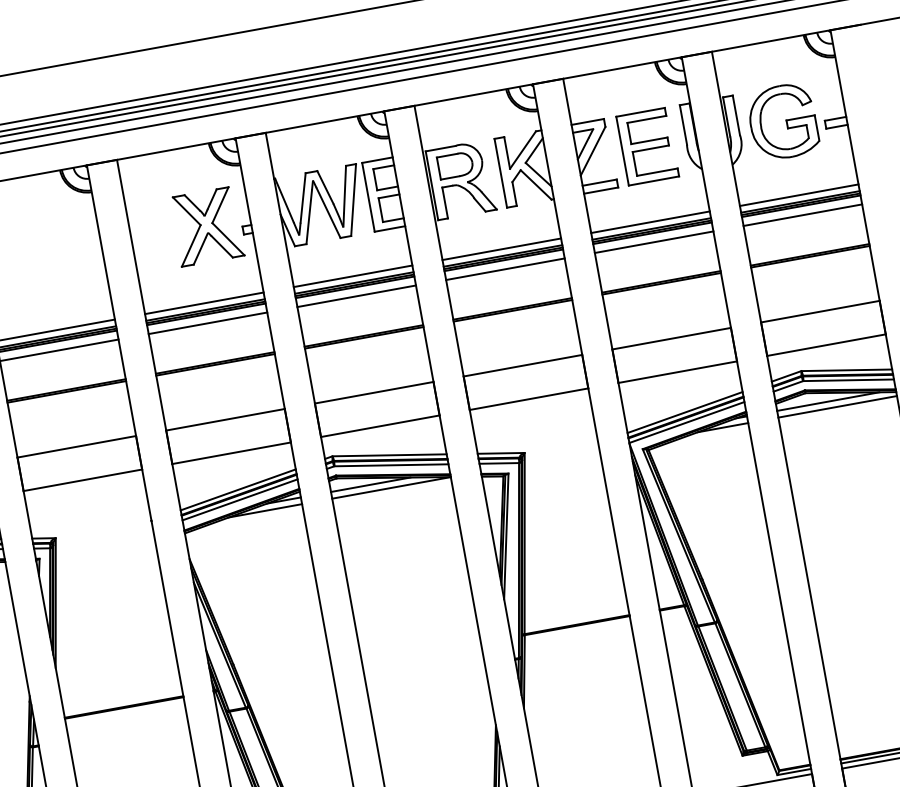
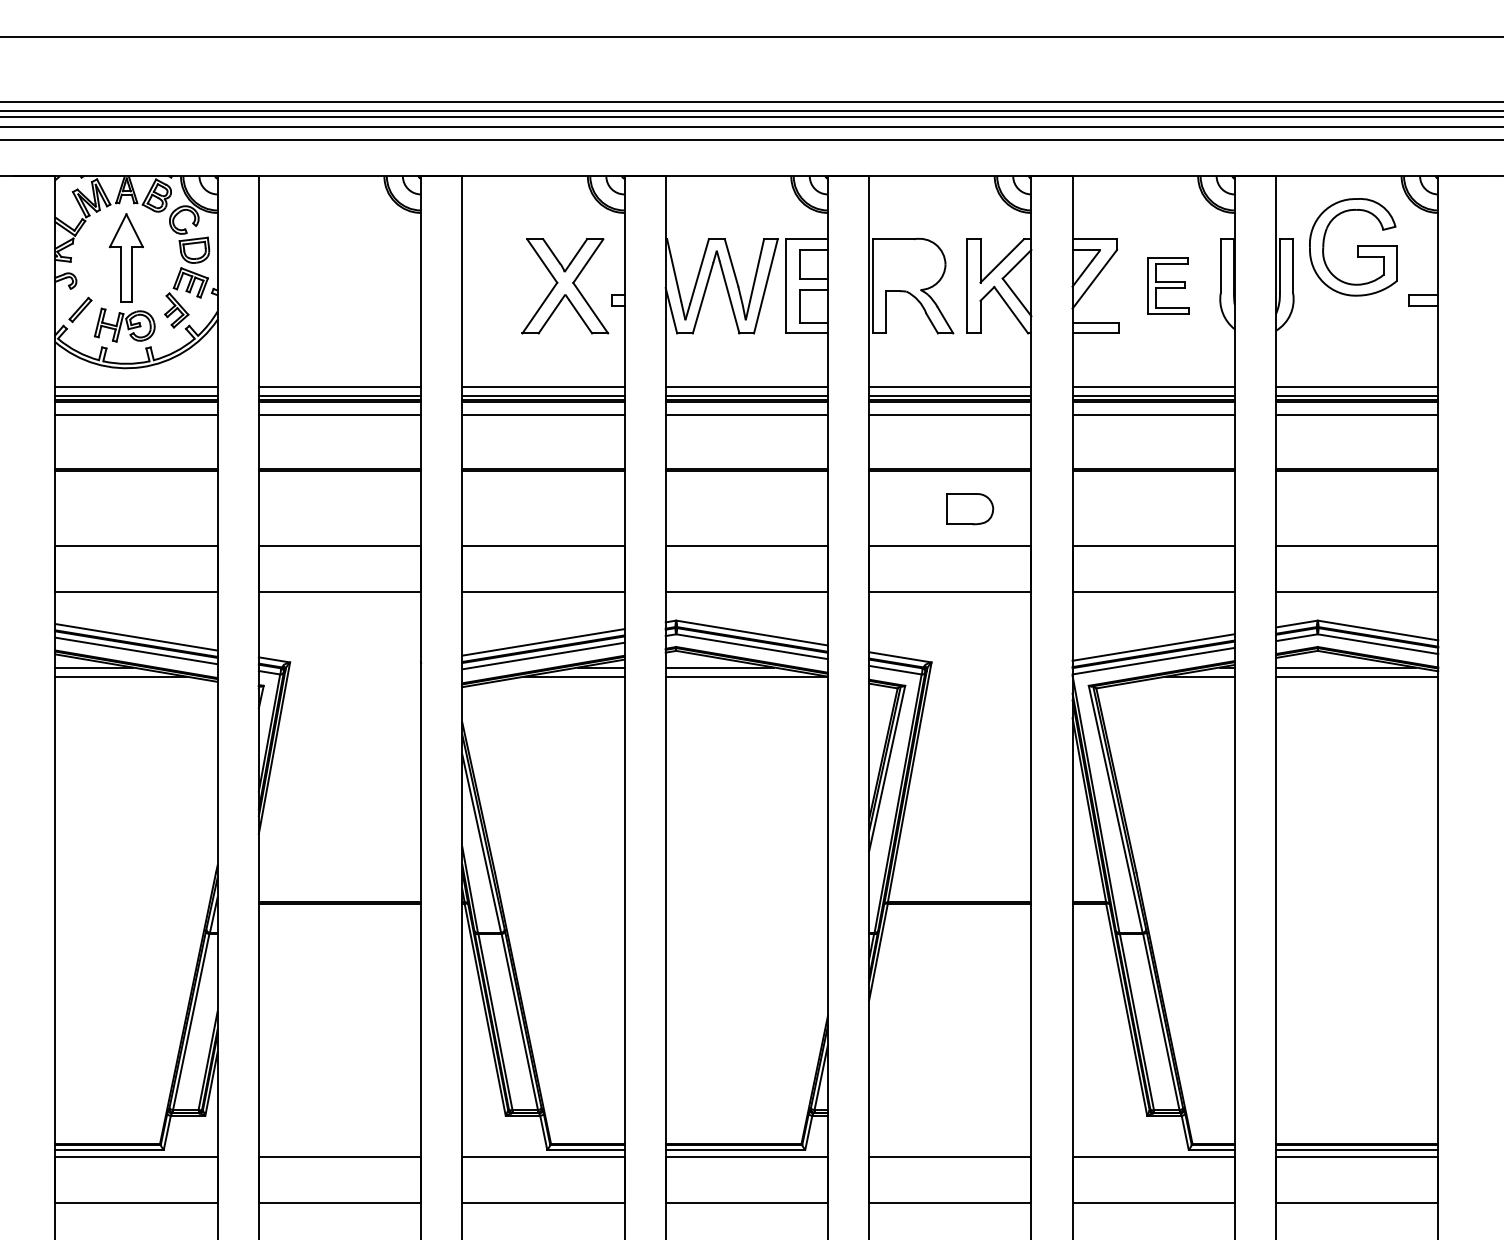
part: (783, 122) -> (1353, 247), moved
part: (647, 145) -> (1168, 285), size x0.6
part: (455, 165) -> (970, 509), moved

